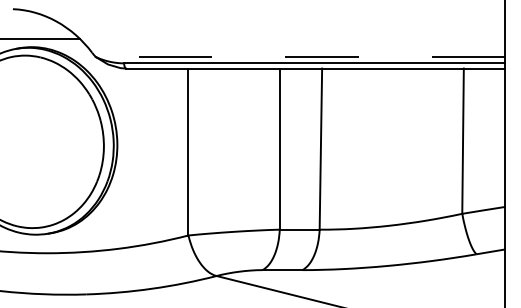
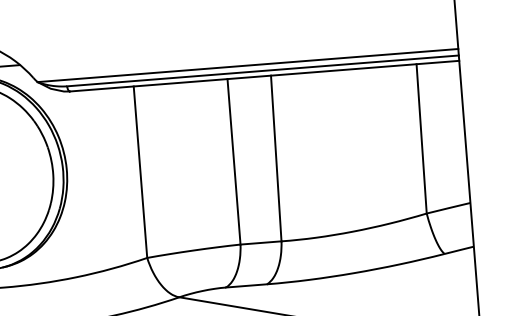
line: (300, 57) -> (247, 66), dashed -> solid

